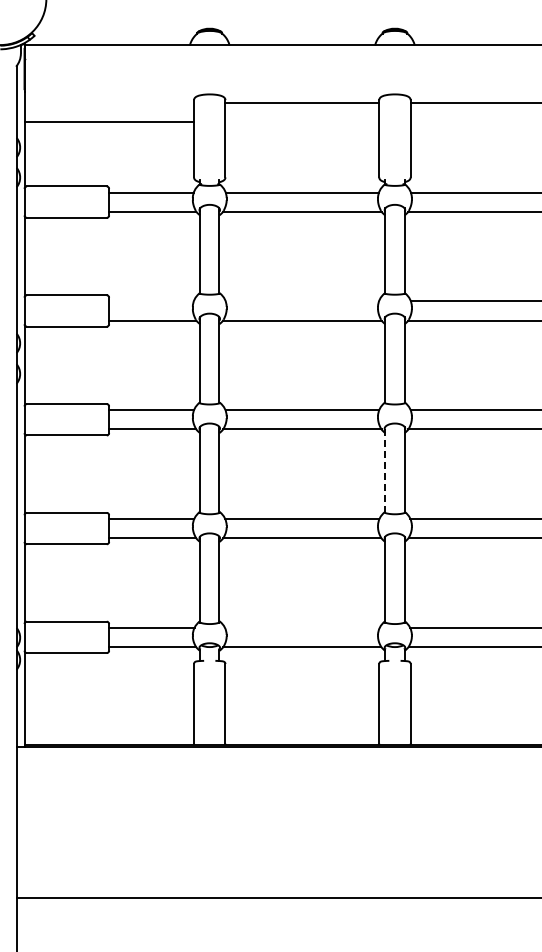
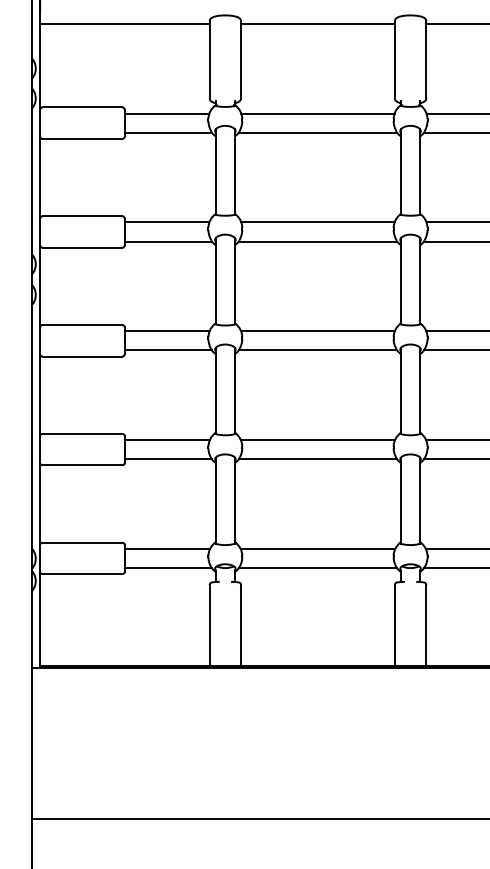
line: (109, 122) -> (125, 24), moved
line: (151, 301) -> (167, 222), added
line: (301, 301) -> (317, 222), added
line: (385, 469) -> (401, 390), dashed -> solid
line: (301, 627) -> (317, 548), added

